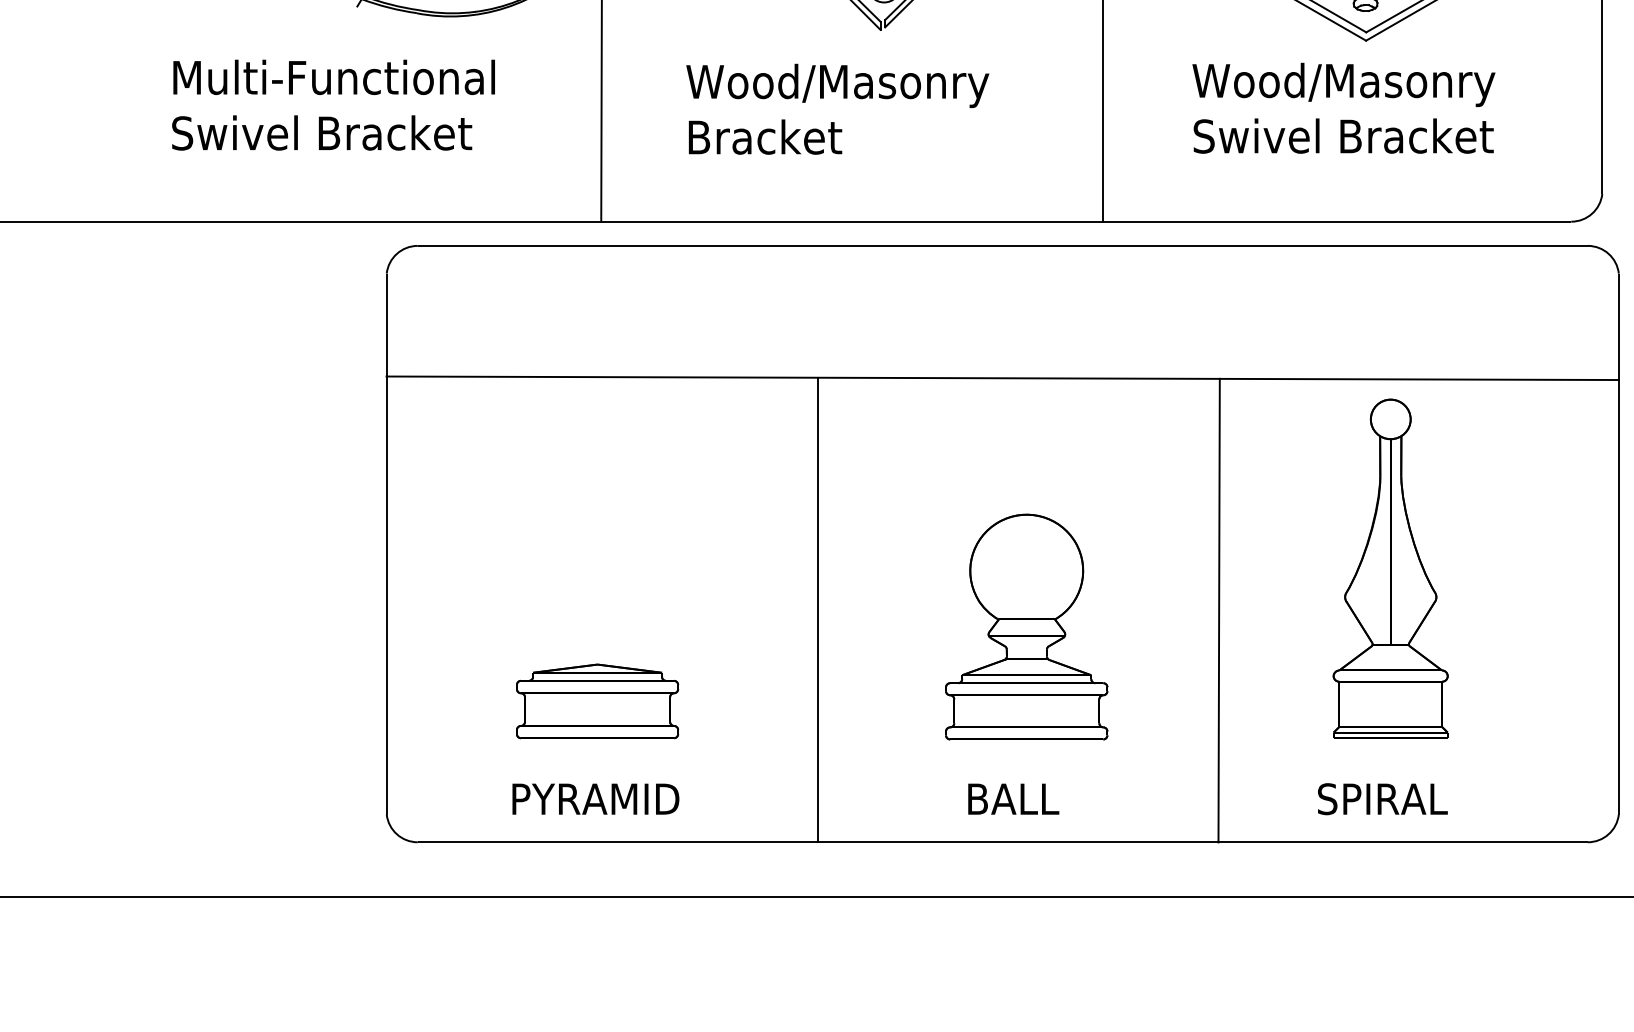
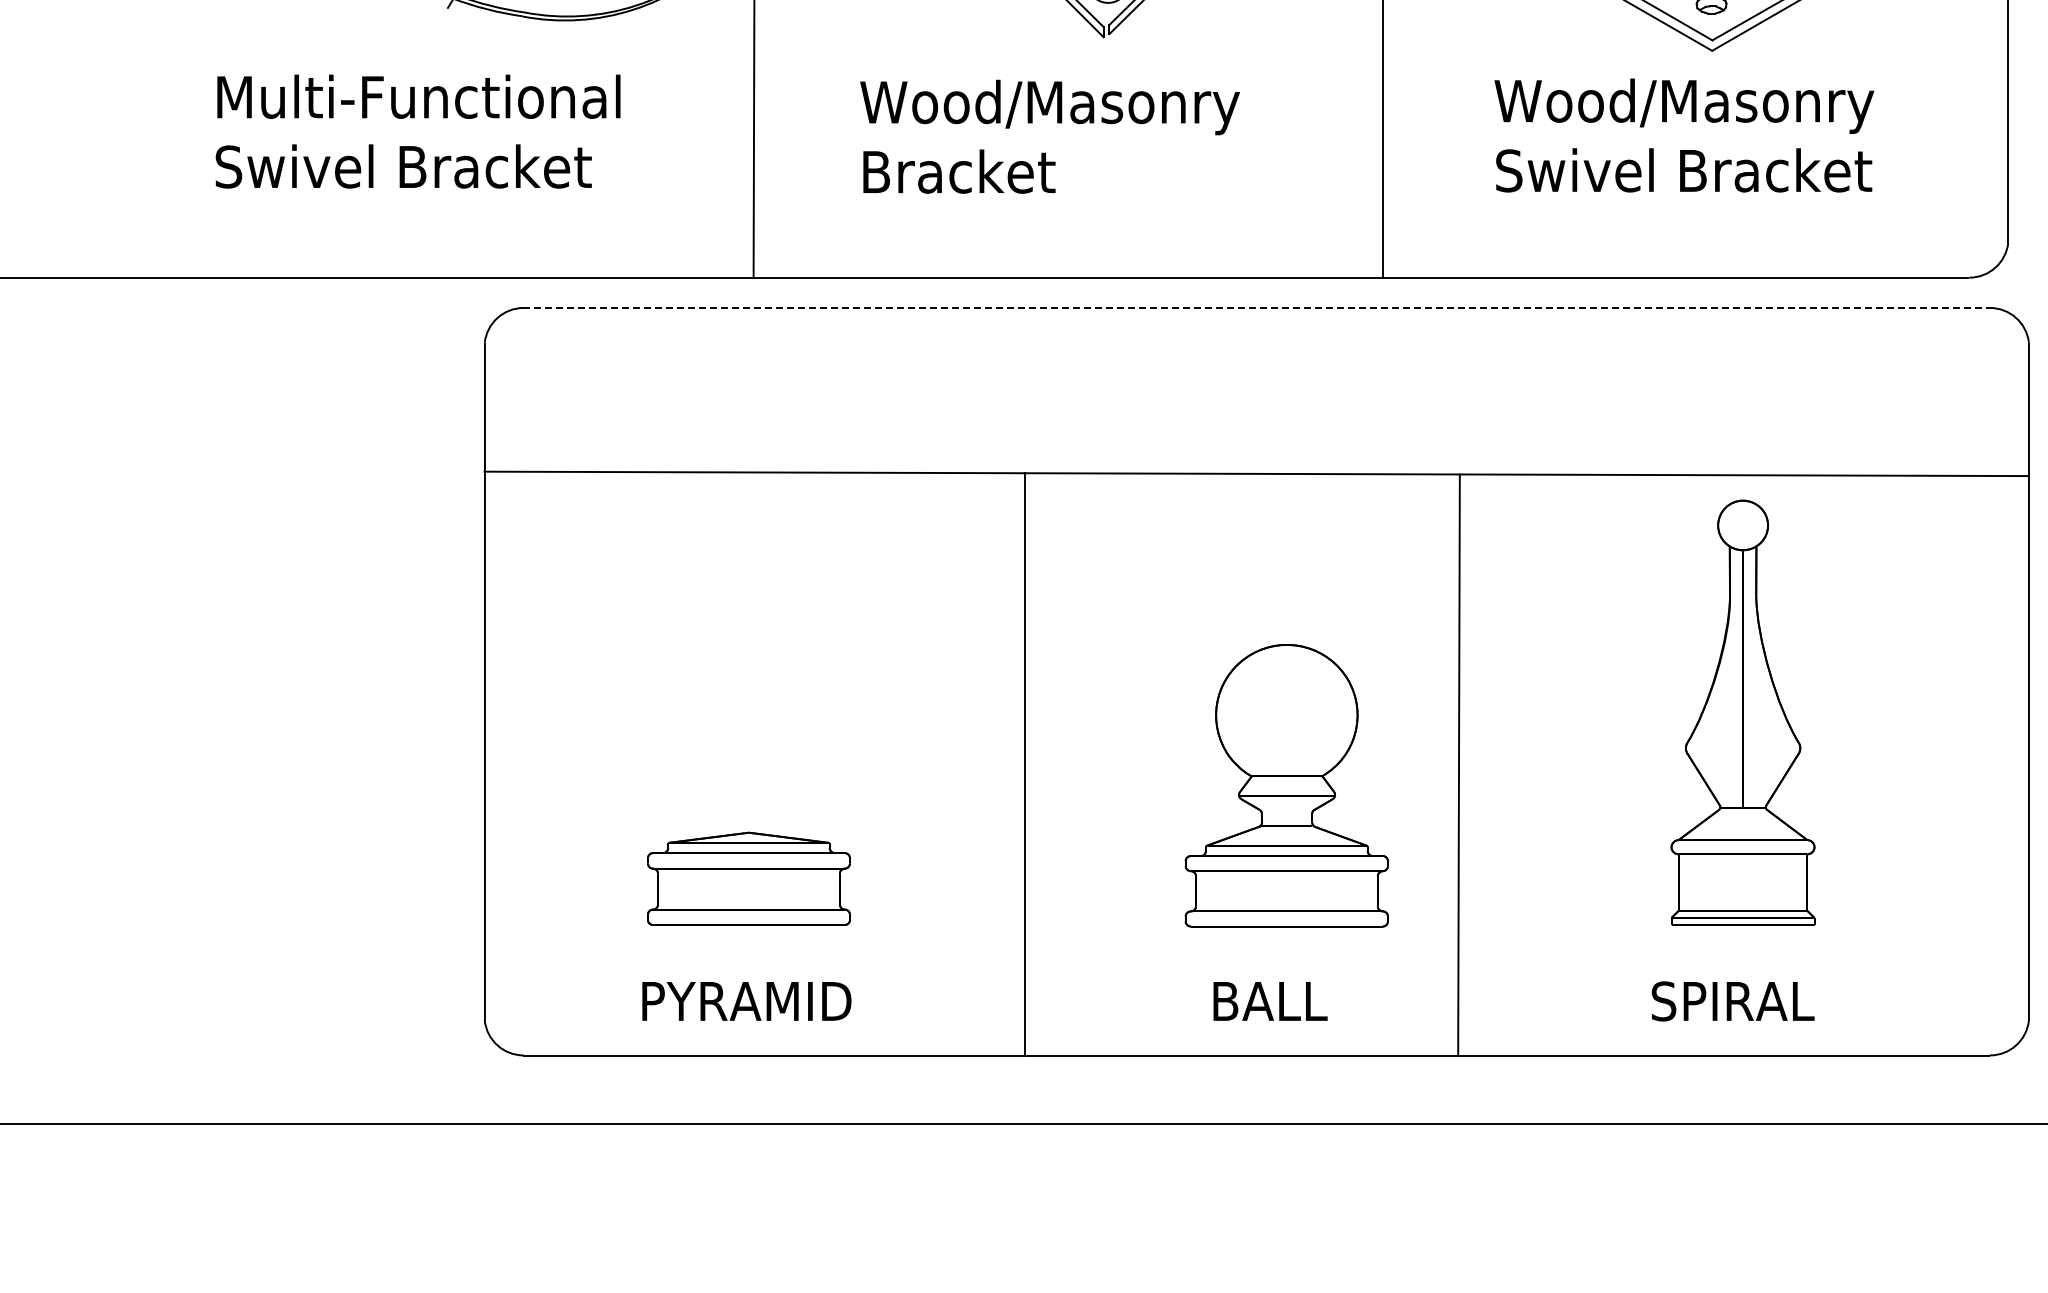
line: (1003, 245) -> (1257, 307), solid -> dashed
line: (1218, 610) -> (1458, 764), moved

